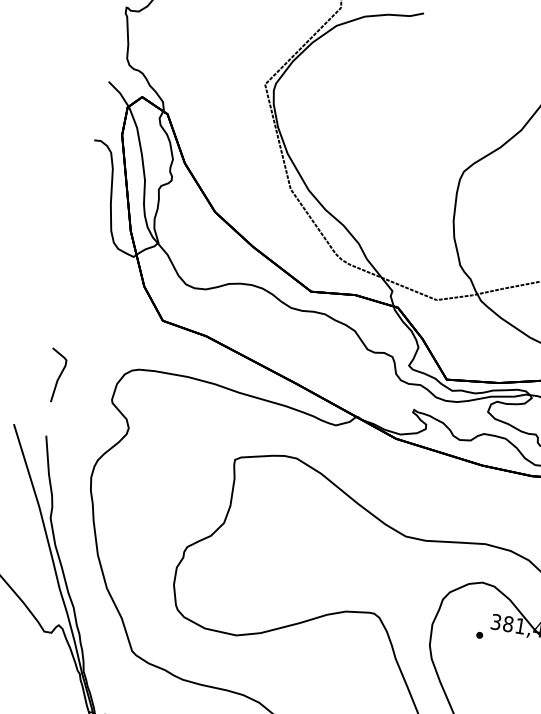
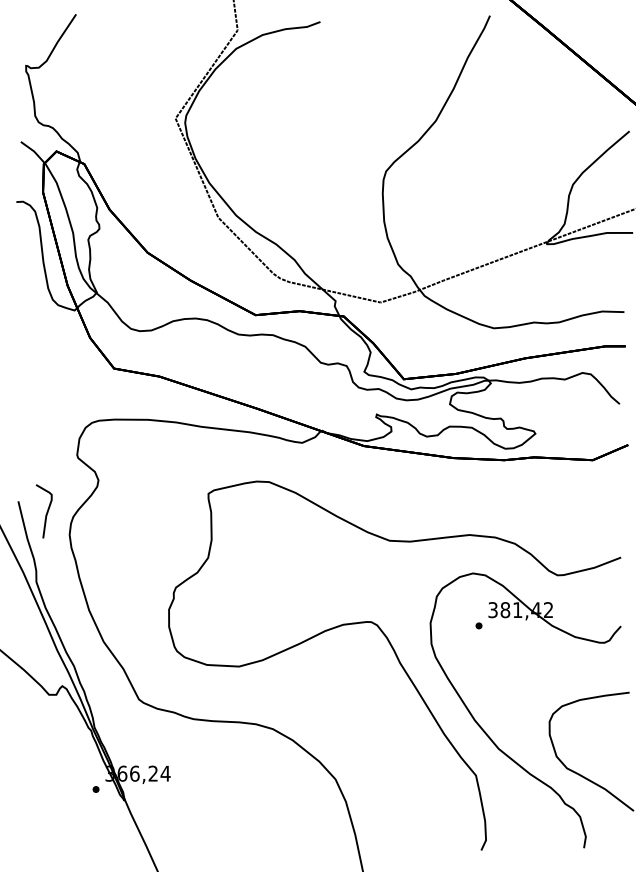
curve: (58, 376) -> (46, 511), moved

